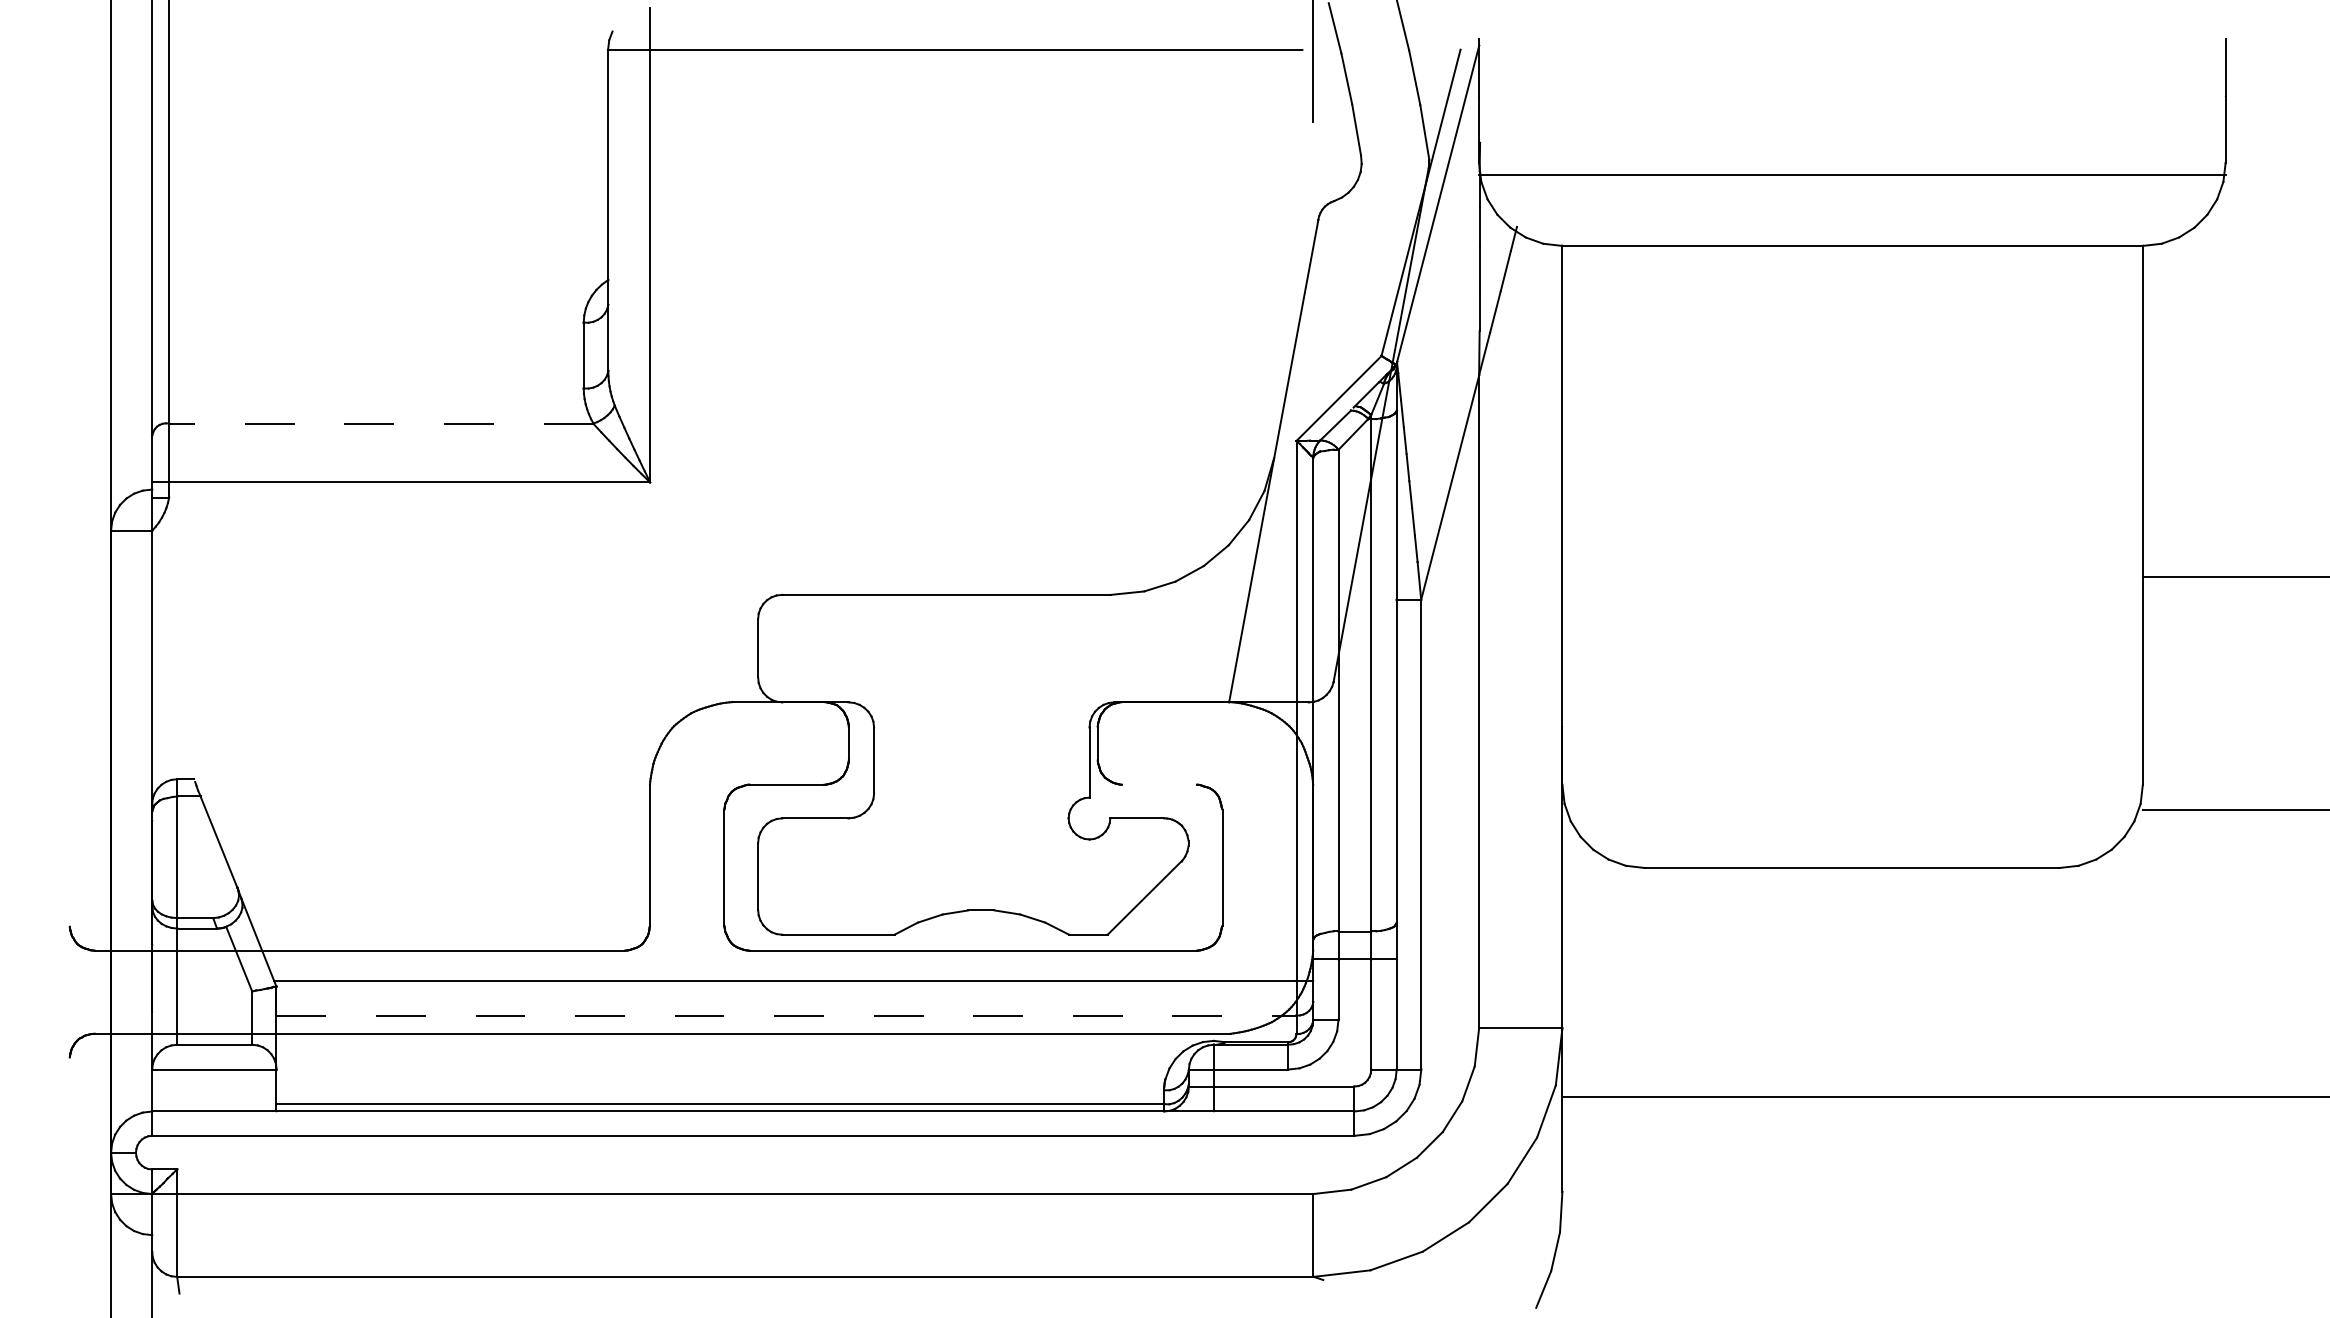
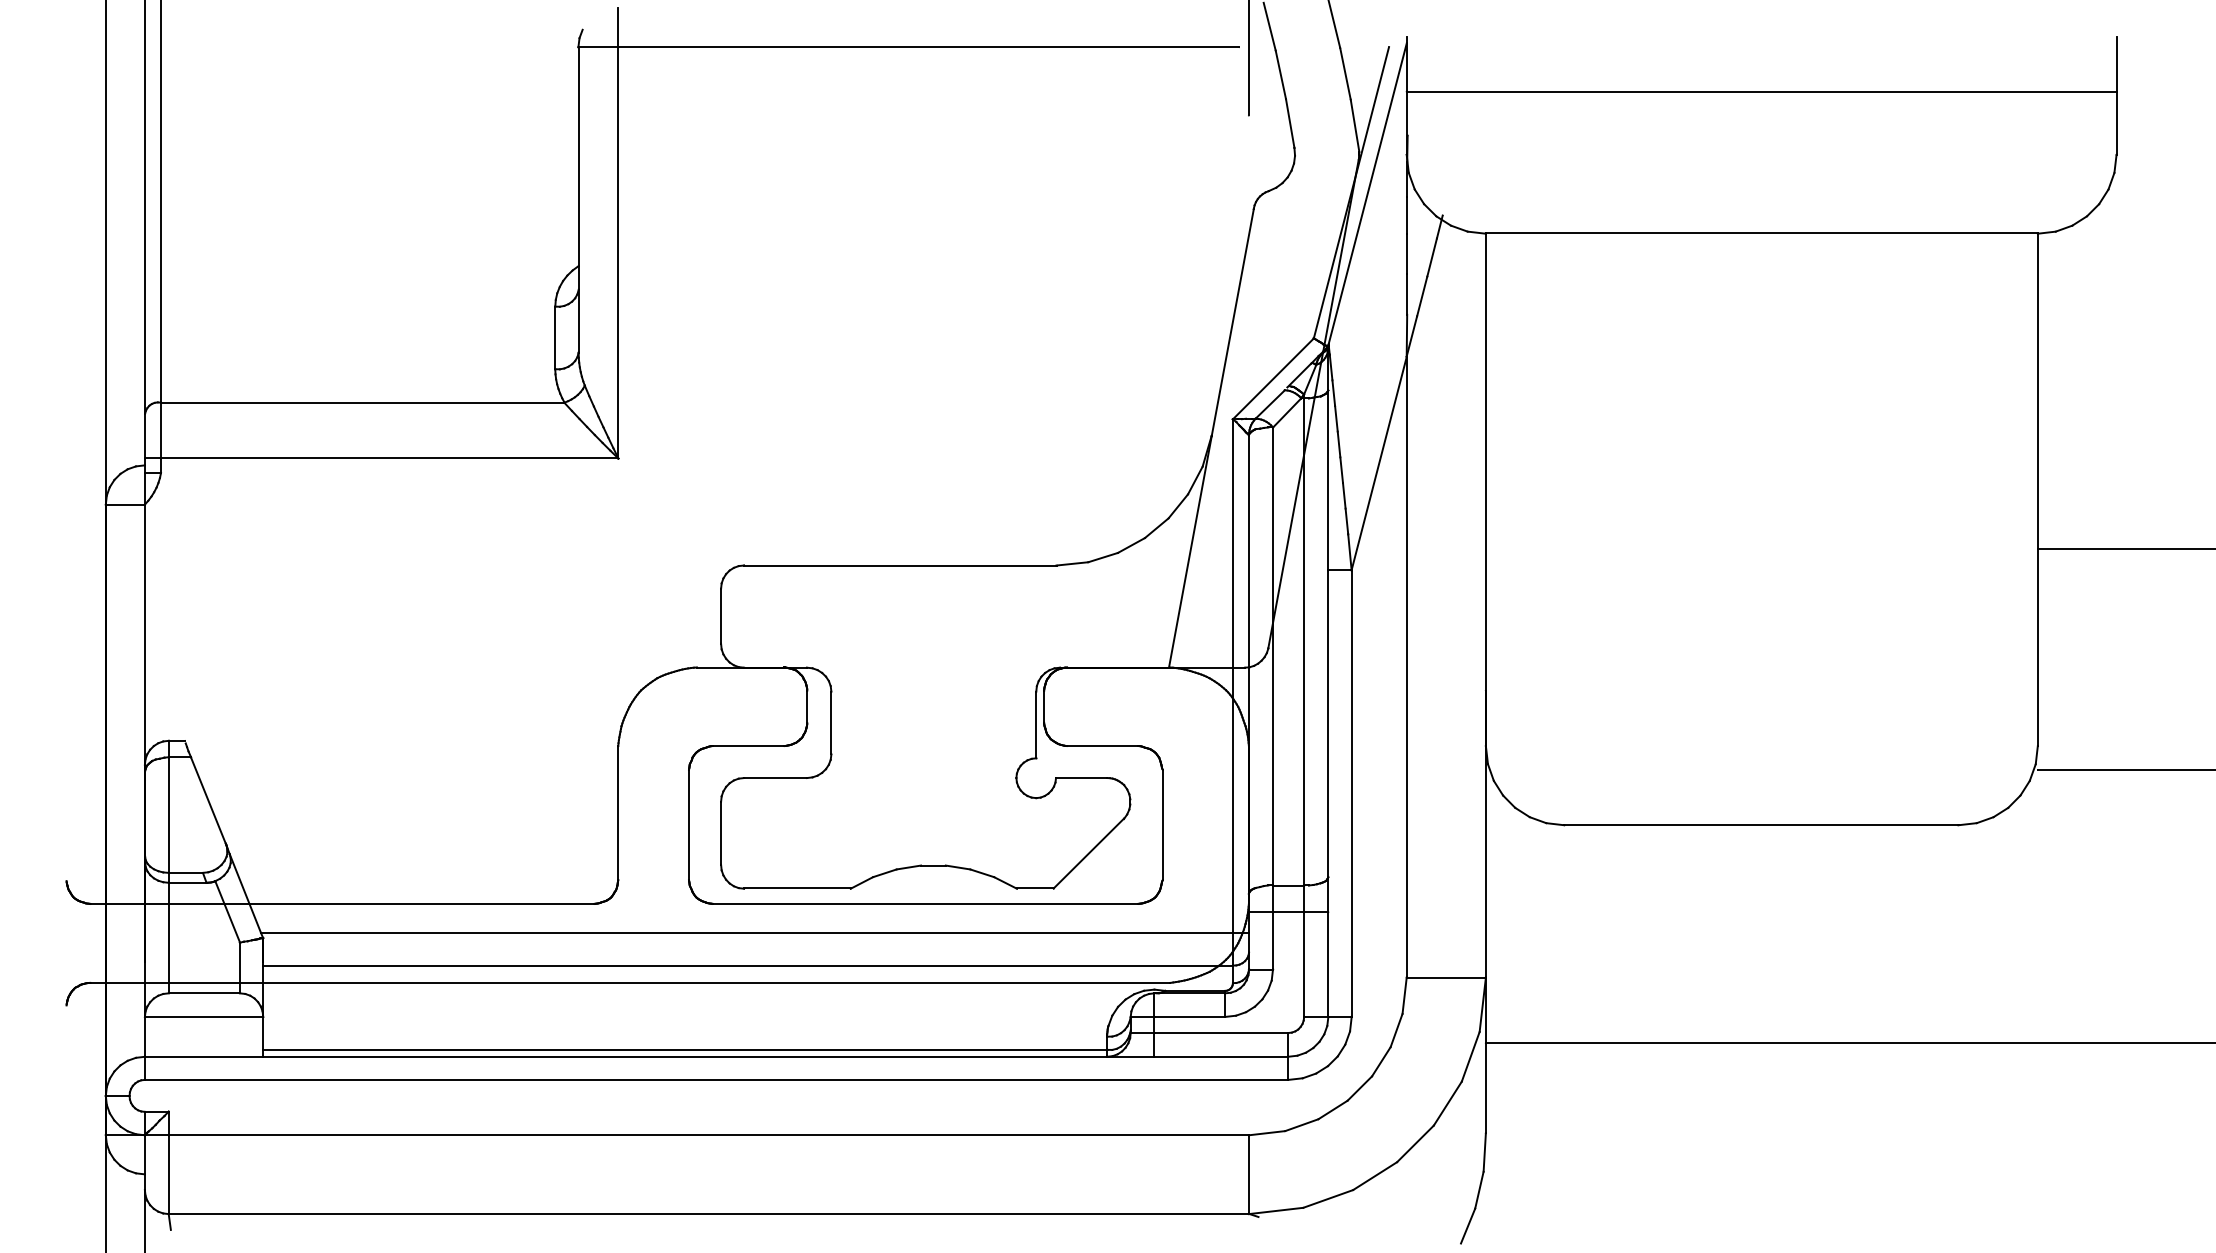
line: (1852, 174) -> (1761, 91), moved
line: (380, 423) -> (362, 402), dashed -> solid
line: (1159, 784) -> (1102, 745), added
line: (786, 1015) -> (748, 965), dashed -> solid

